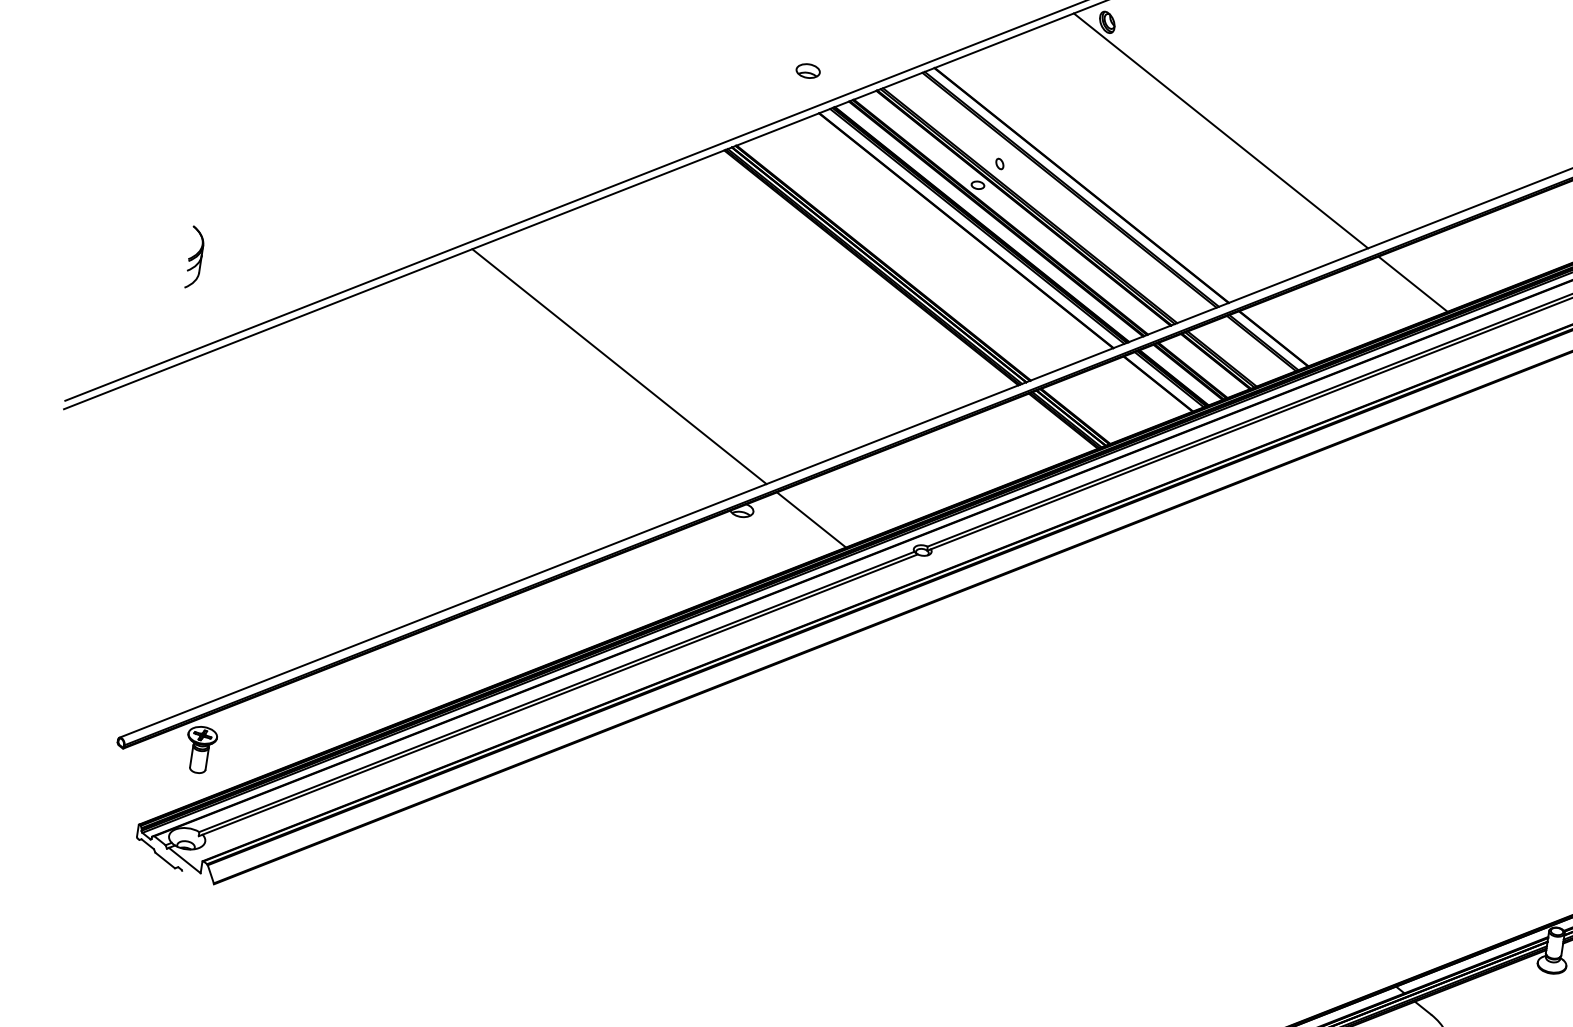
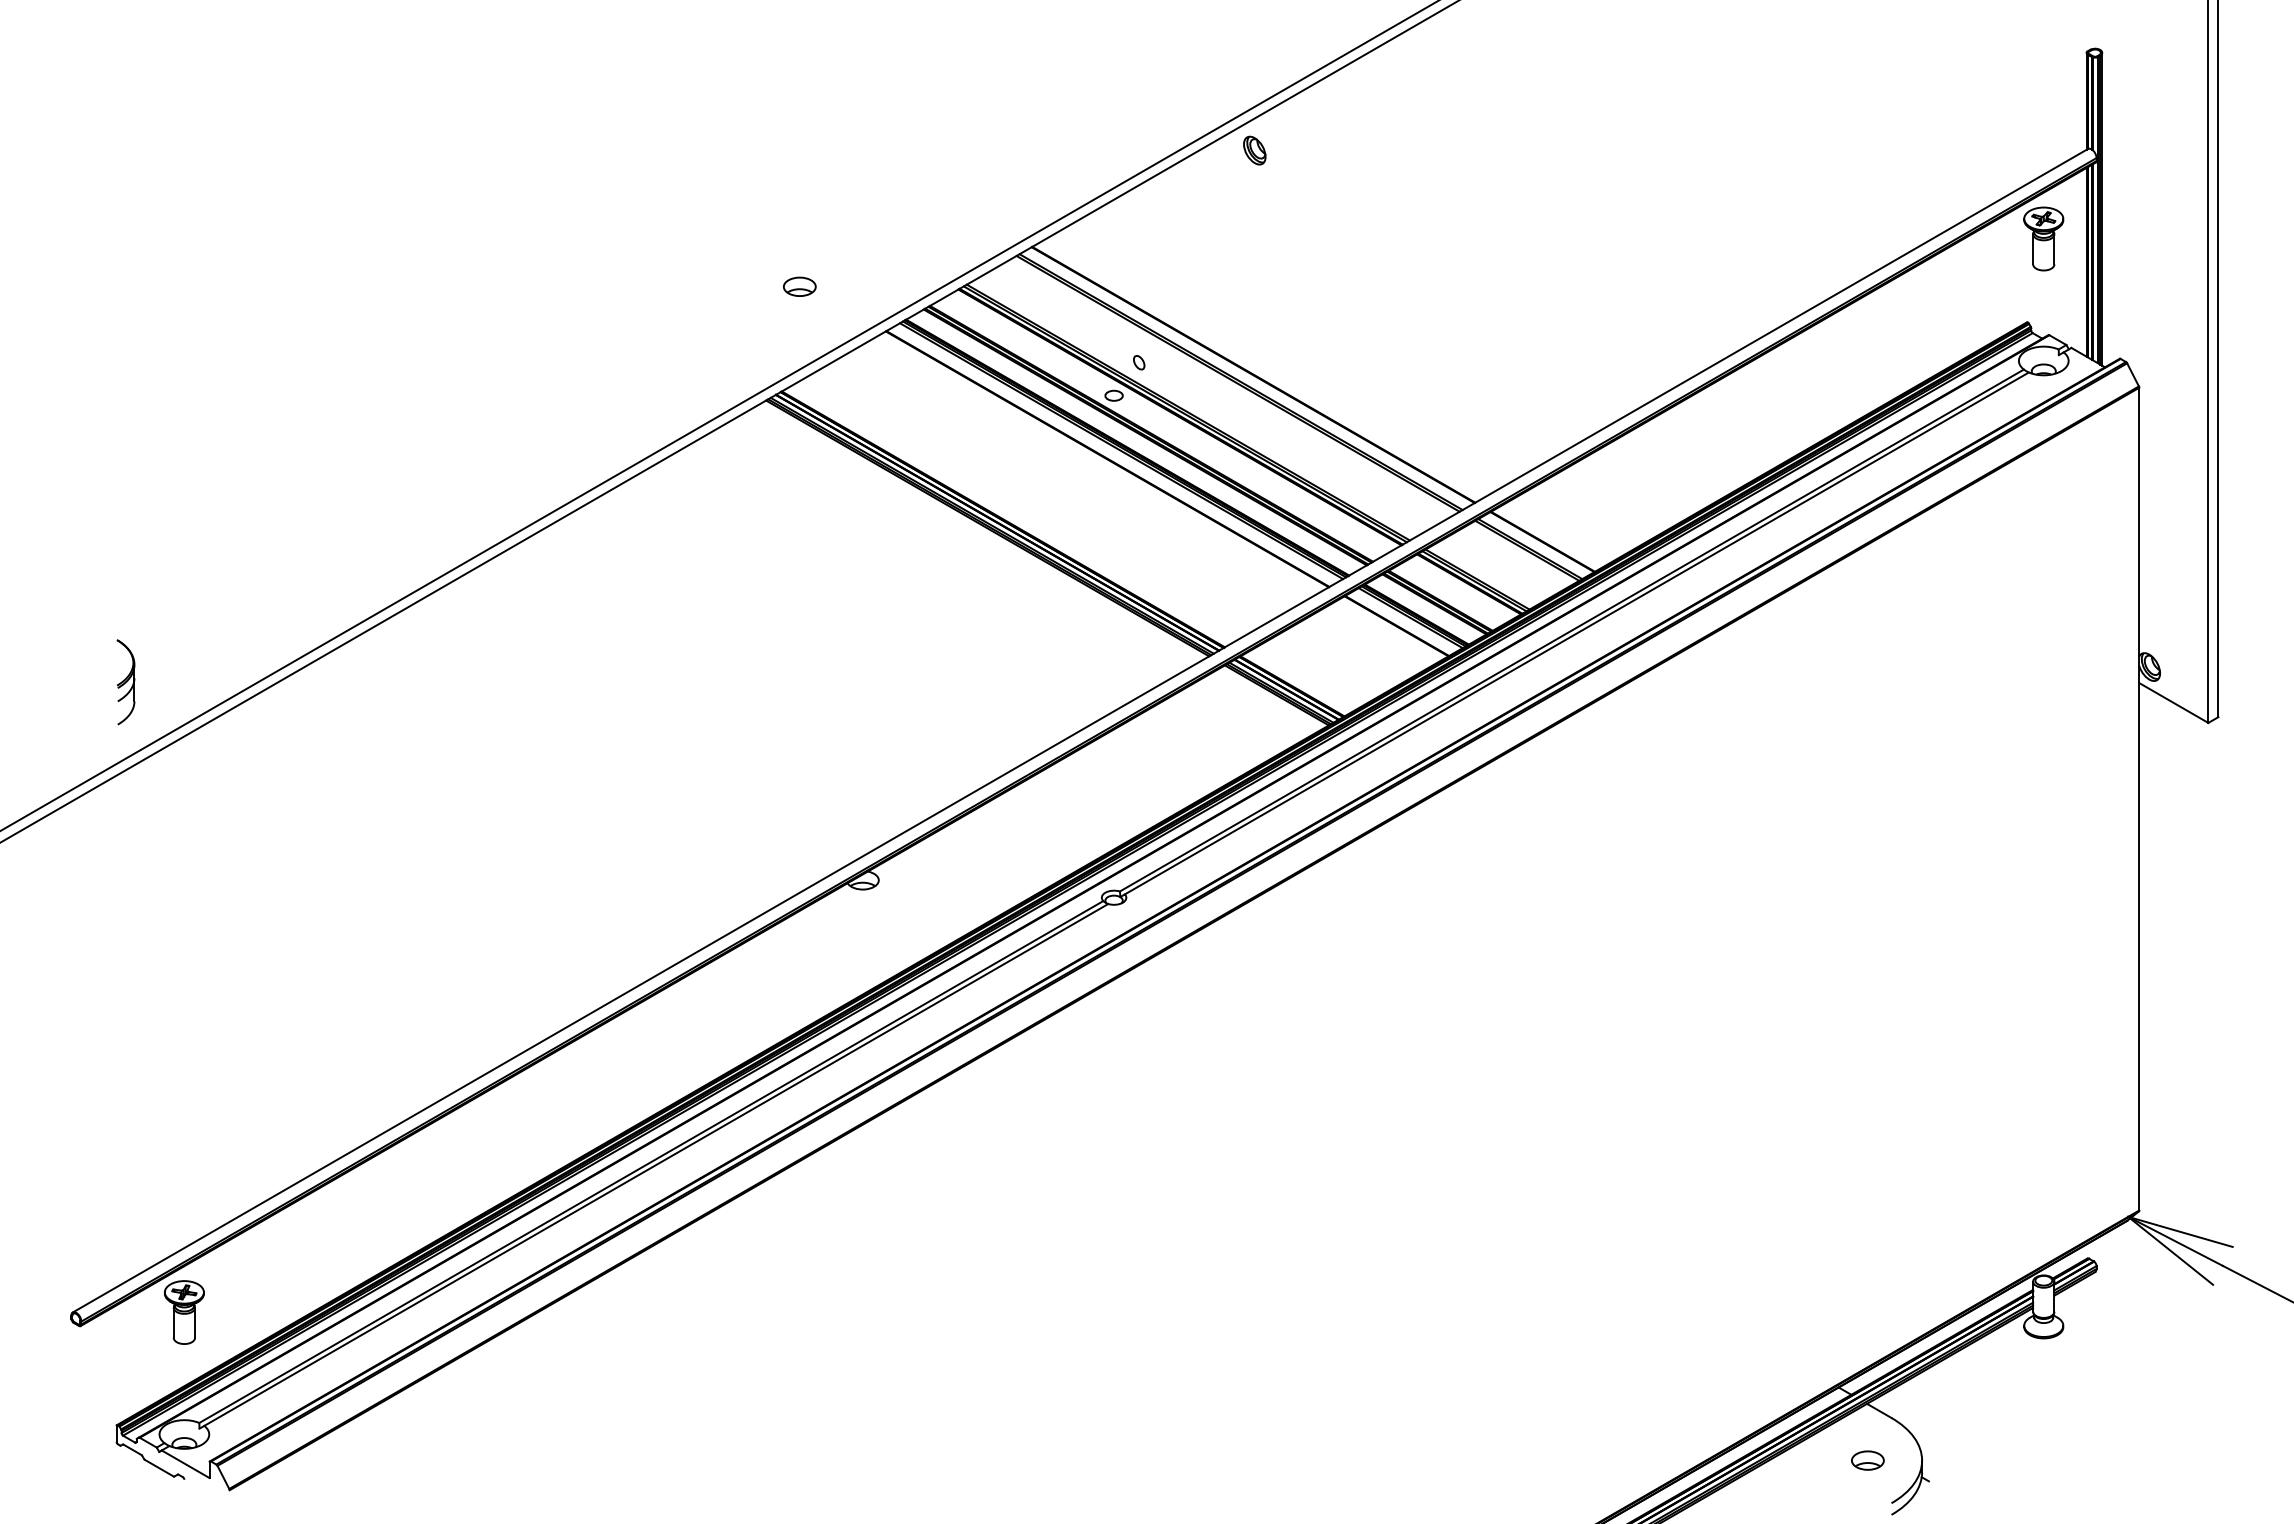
part: (808, 70) -> (799, 286), moved
line: (1220, 131) -> (1429, 273), removed
part: (194, 257) -> (125, 682), moved
line: (1412, 284) -> (1718, 440), removed
line: (618, 366) -> (668, 712), removed
line: (811, 520) -> (958, 879), removed

